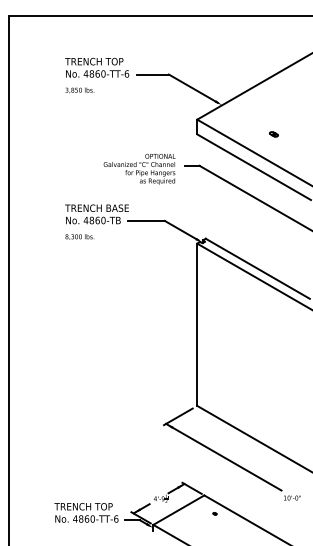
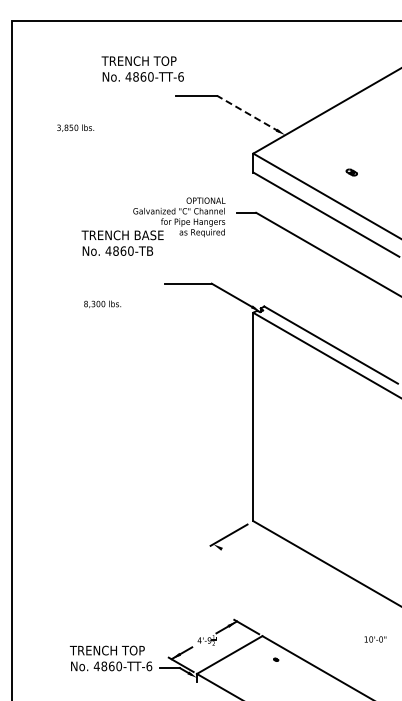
text: (96, 67) -> (142, 68), moved
line: (192, 88) -> (247, 113), solid -> dashed
text: (79, 89) -> (75, 127), moved
text: (96, 213) -> (122, 242), moved
line: (223, 456) -> (287, 586), removed

